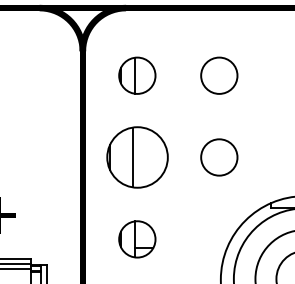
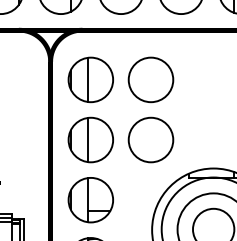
part: (137, 75) -> (90, 79), size x1.67
circle: (218, 75) -> (150, 79), size x1.67
circle: (218, 156) -> (150, 139), size x1.67
part: (137, 239) -> (90, 200), size x1.67

